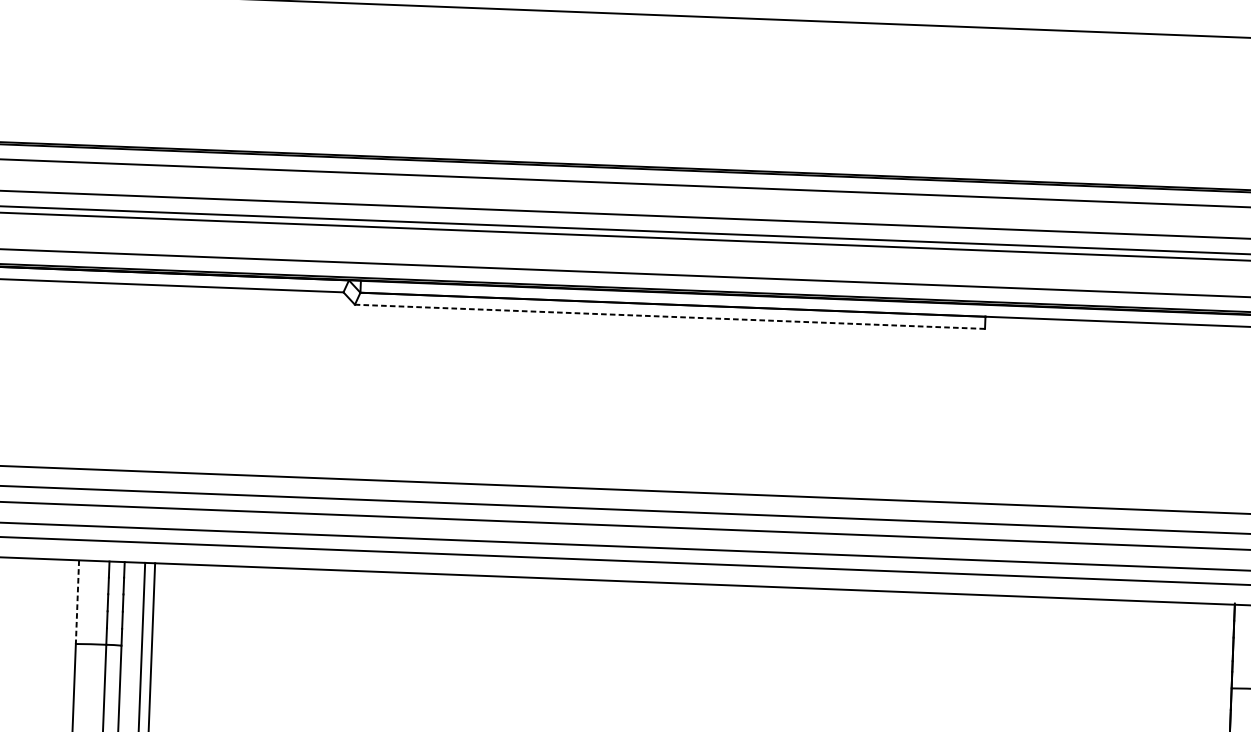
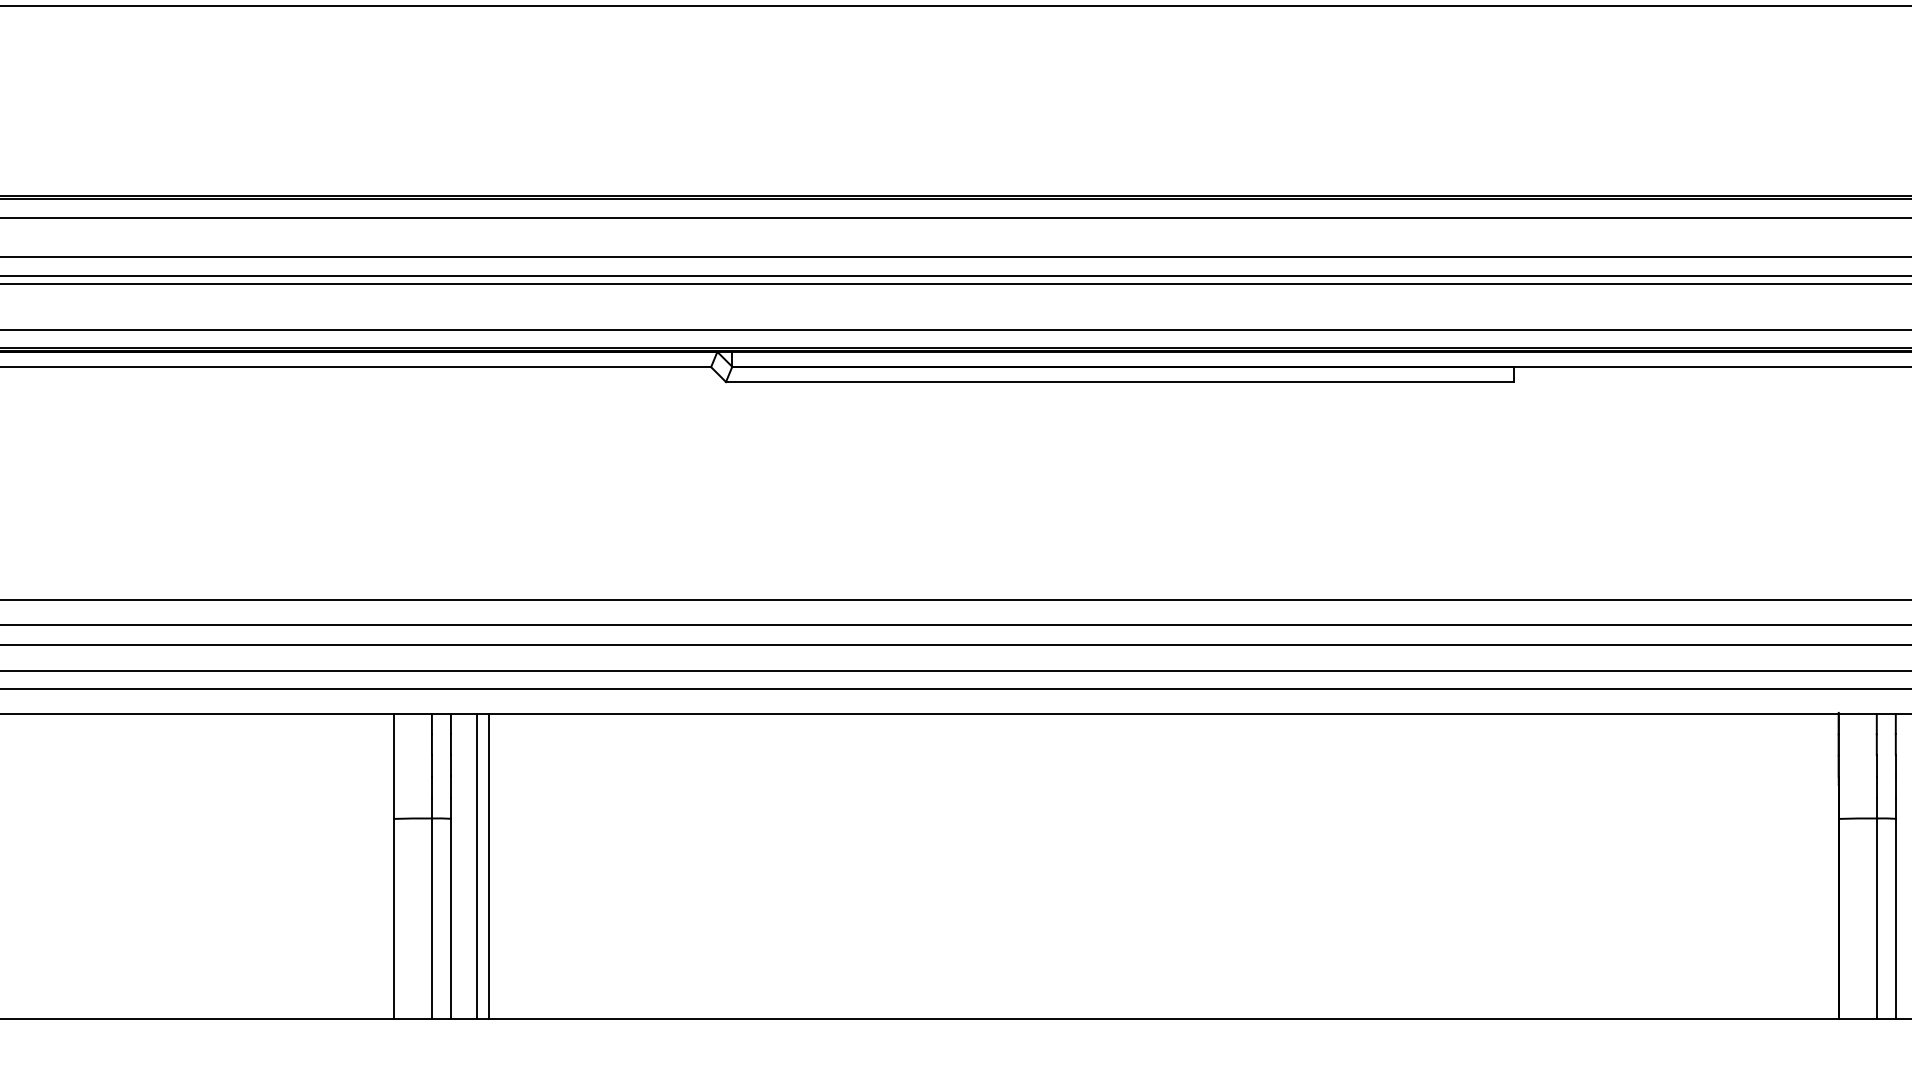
line: (669, 317) -> (1119, 382), dashed -> solid
line: (77, 602) -> (393, 767), dashed -> solid

